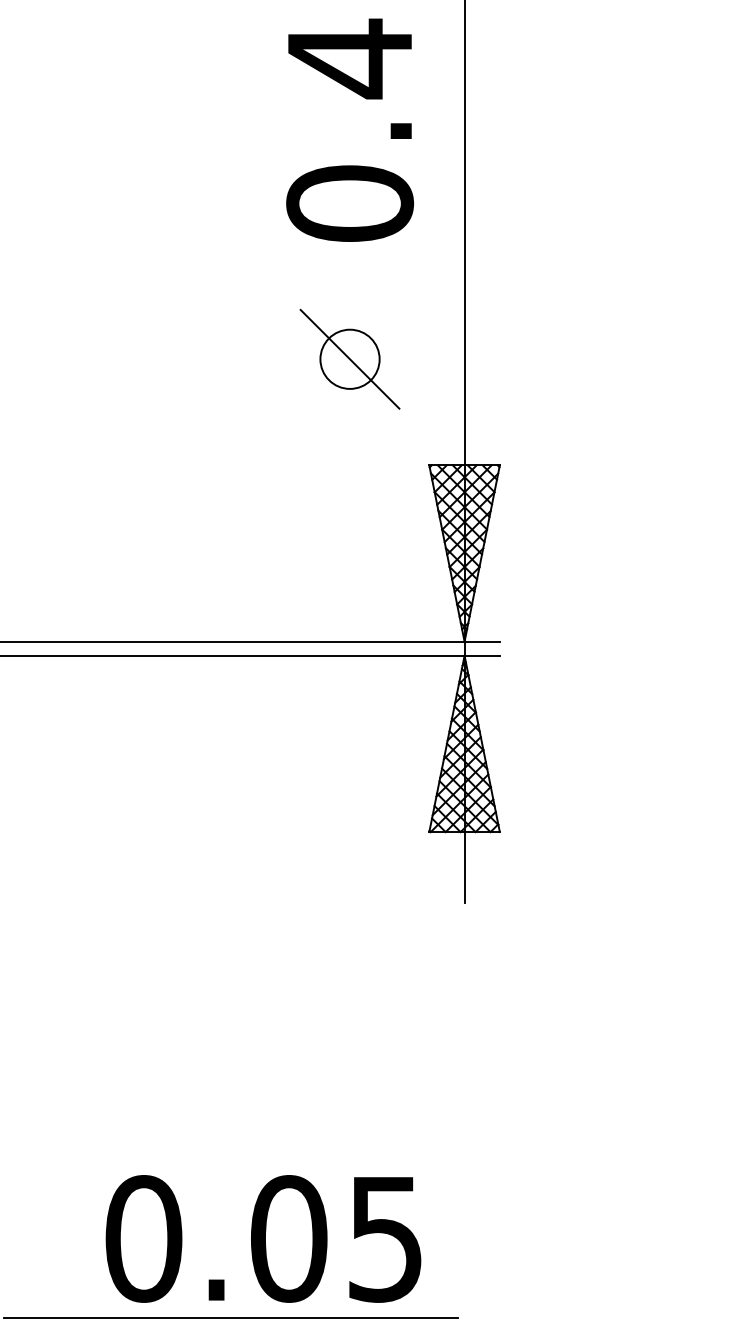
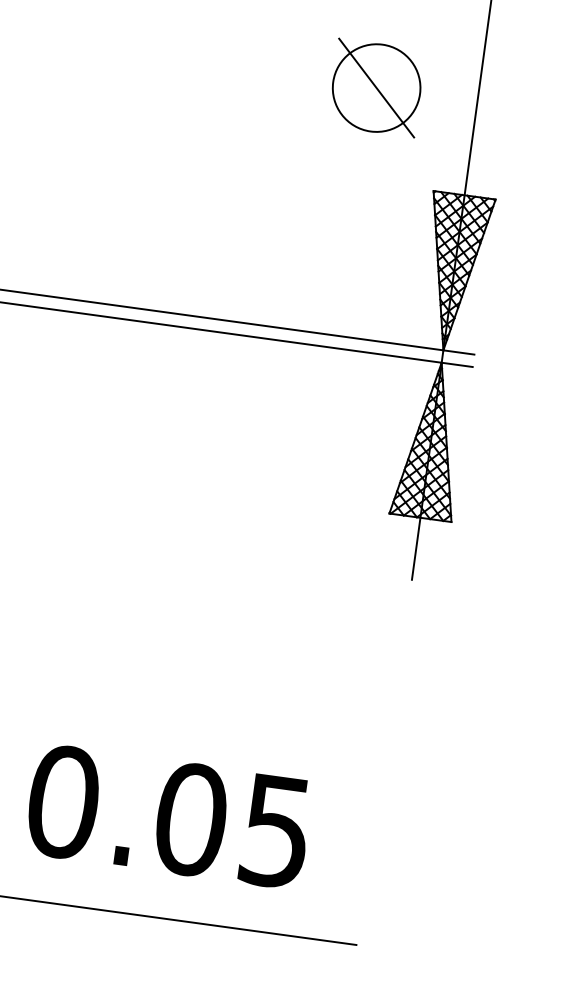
circle: (349, 358) -> (376, 87), size x1.67
text: (263, 1238) -> (168, 816), moved

